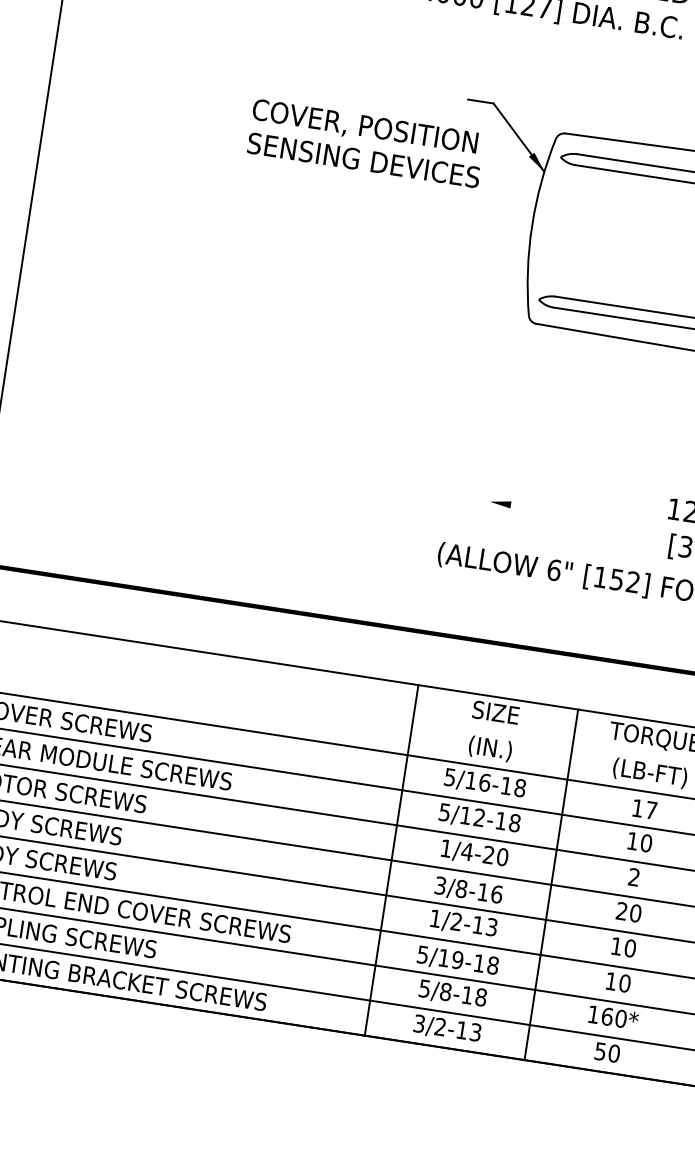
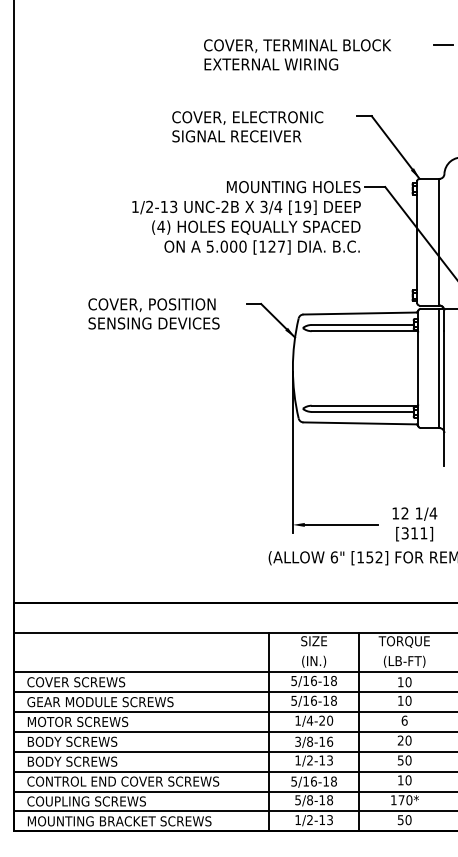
text: (365, 142) -> (153, 313), moved
line: (508, 373) -> (292, 452), added
line: (574, 513) -> (340, 524), added
text: (651, 810) -> (408, 682), 17 -> 10
text: (478, 817) -> (313, 700), 5/12-18 -> 5/16-18
text: (633, 876) -> (404, 720), 2 -> 6
text: (616, 946) -> (400, 760), 10 -> 50
text: (457, 959) -> (313, 781), 5/19-18 -> 5/16-18
text: (607, 1017) -> (401, 800), 160* -> 170*
text: (418, 1024) -> (297, 820), 3/2-13 -> 1/2-13

